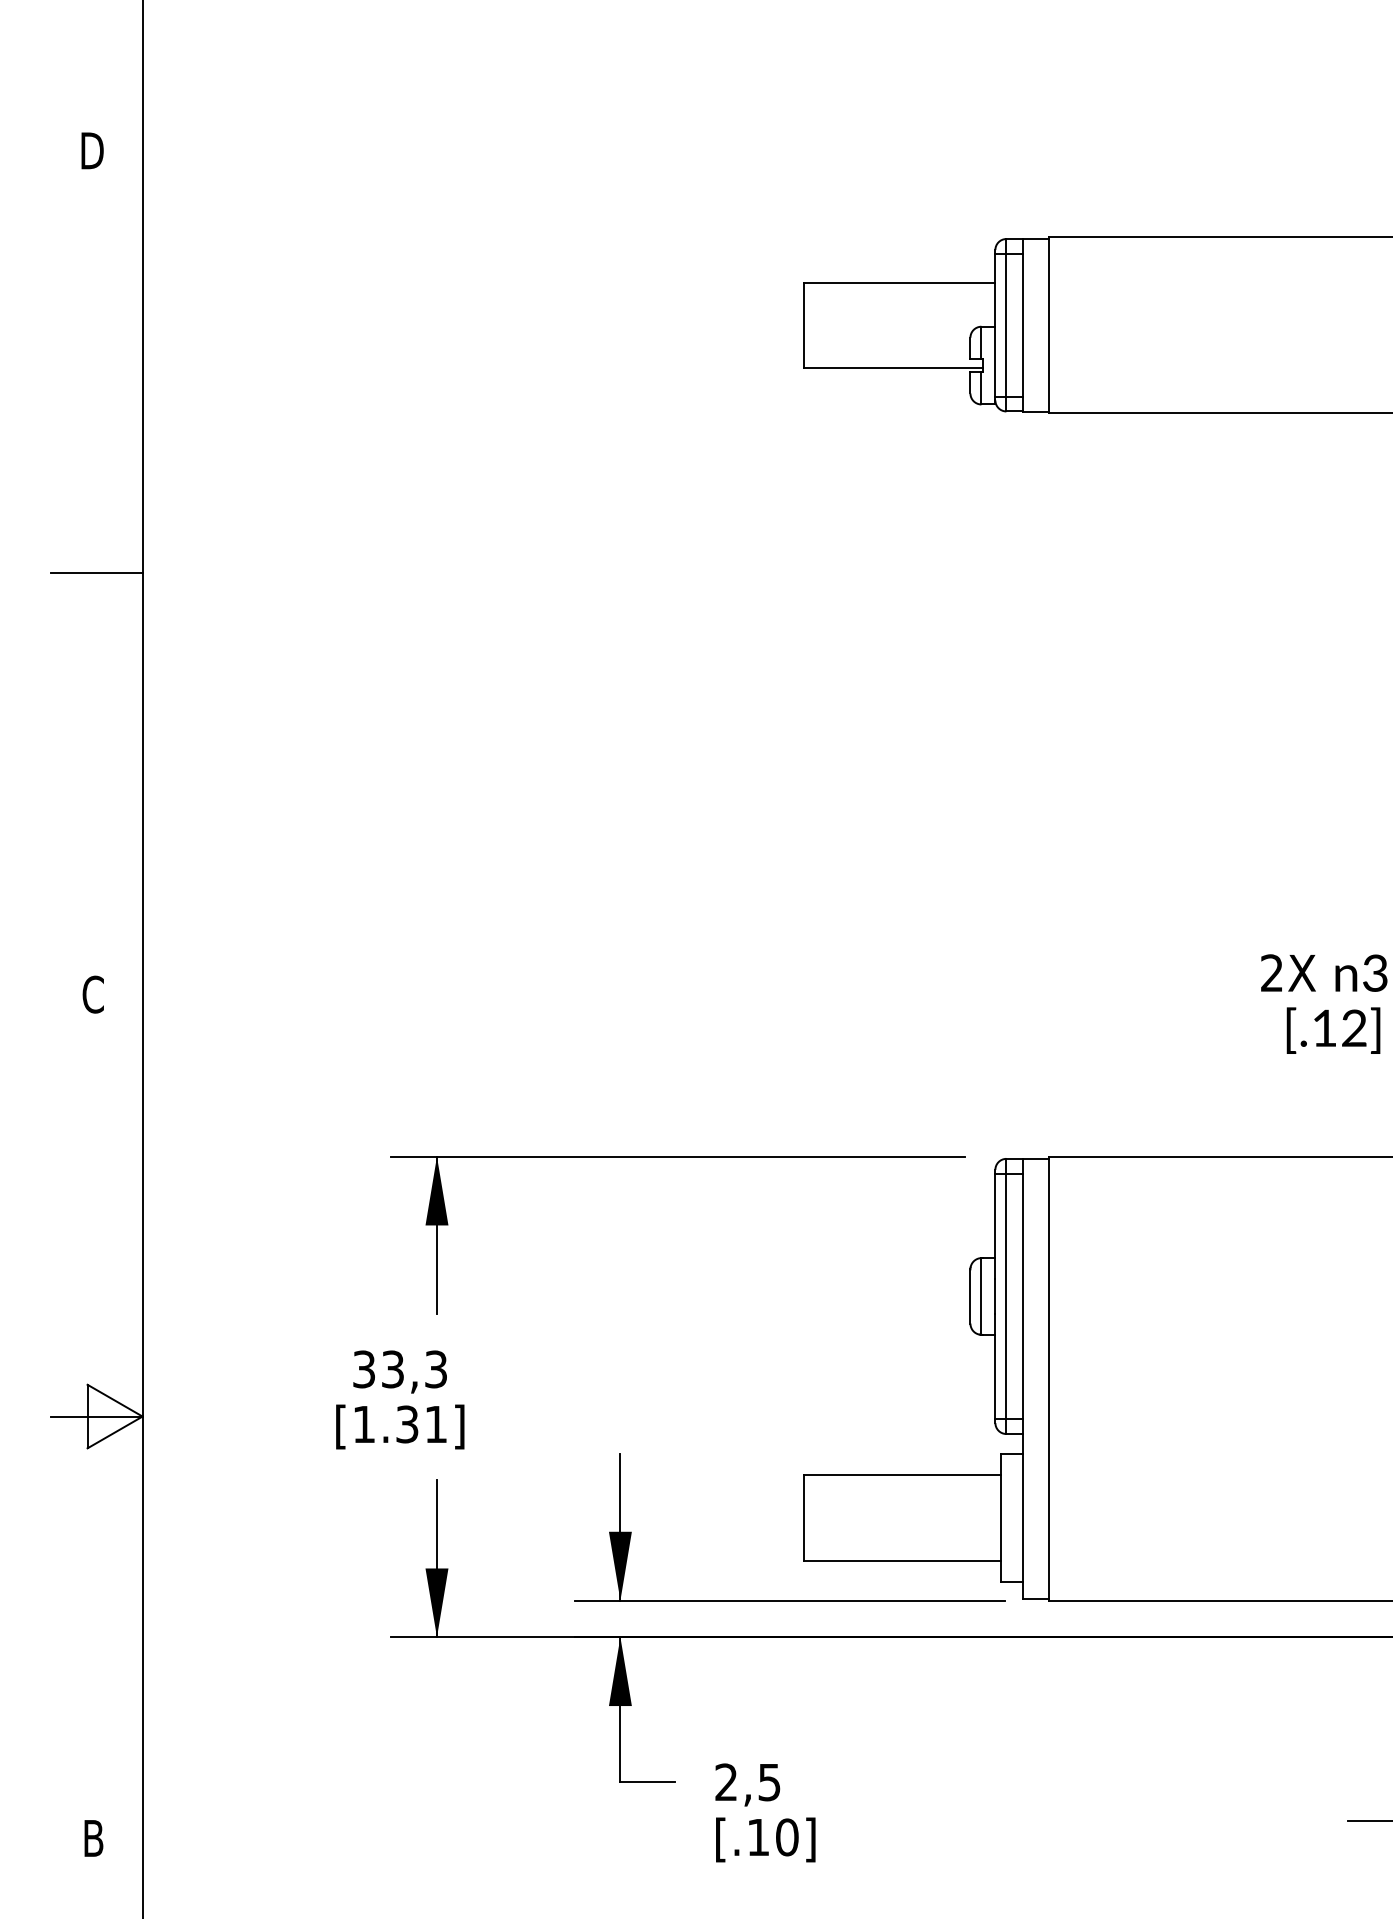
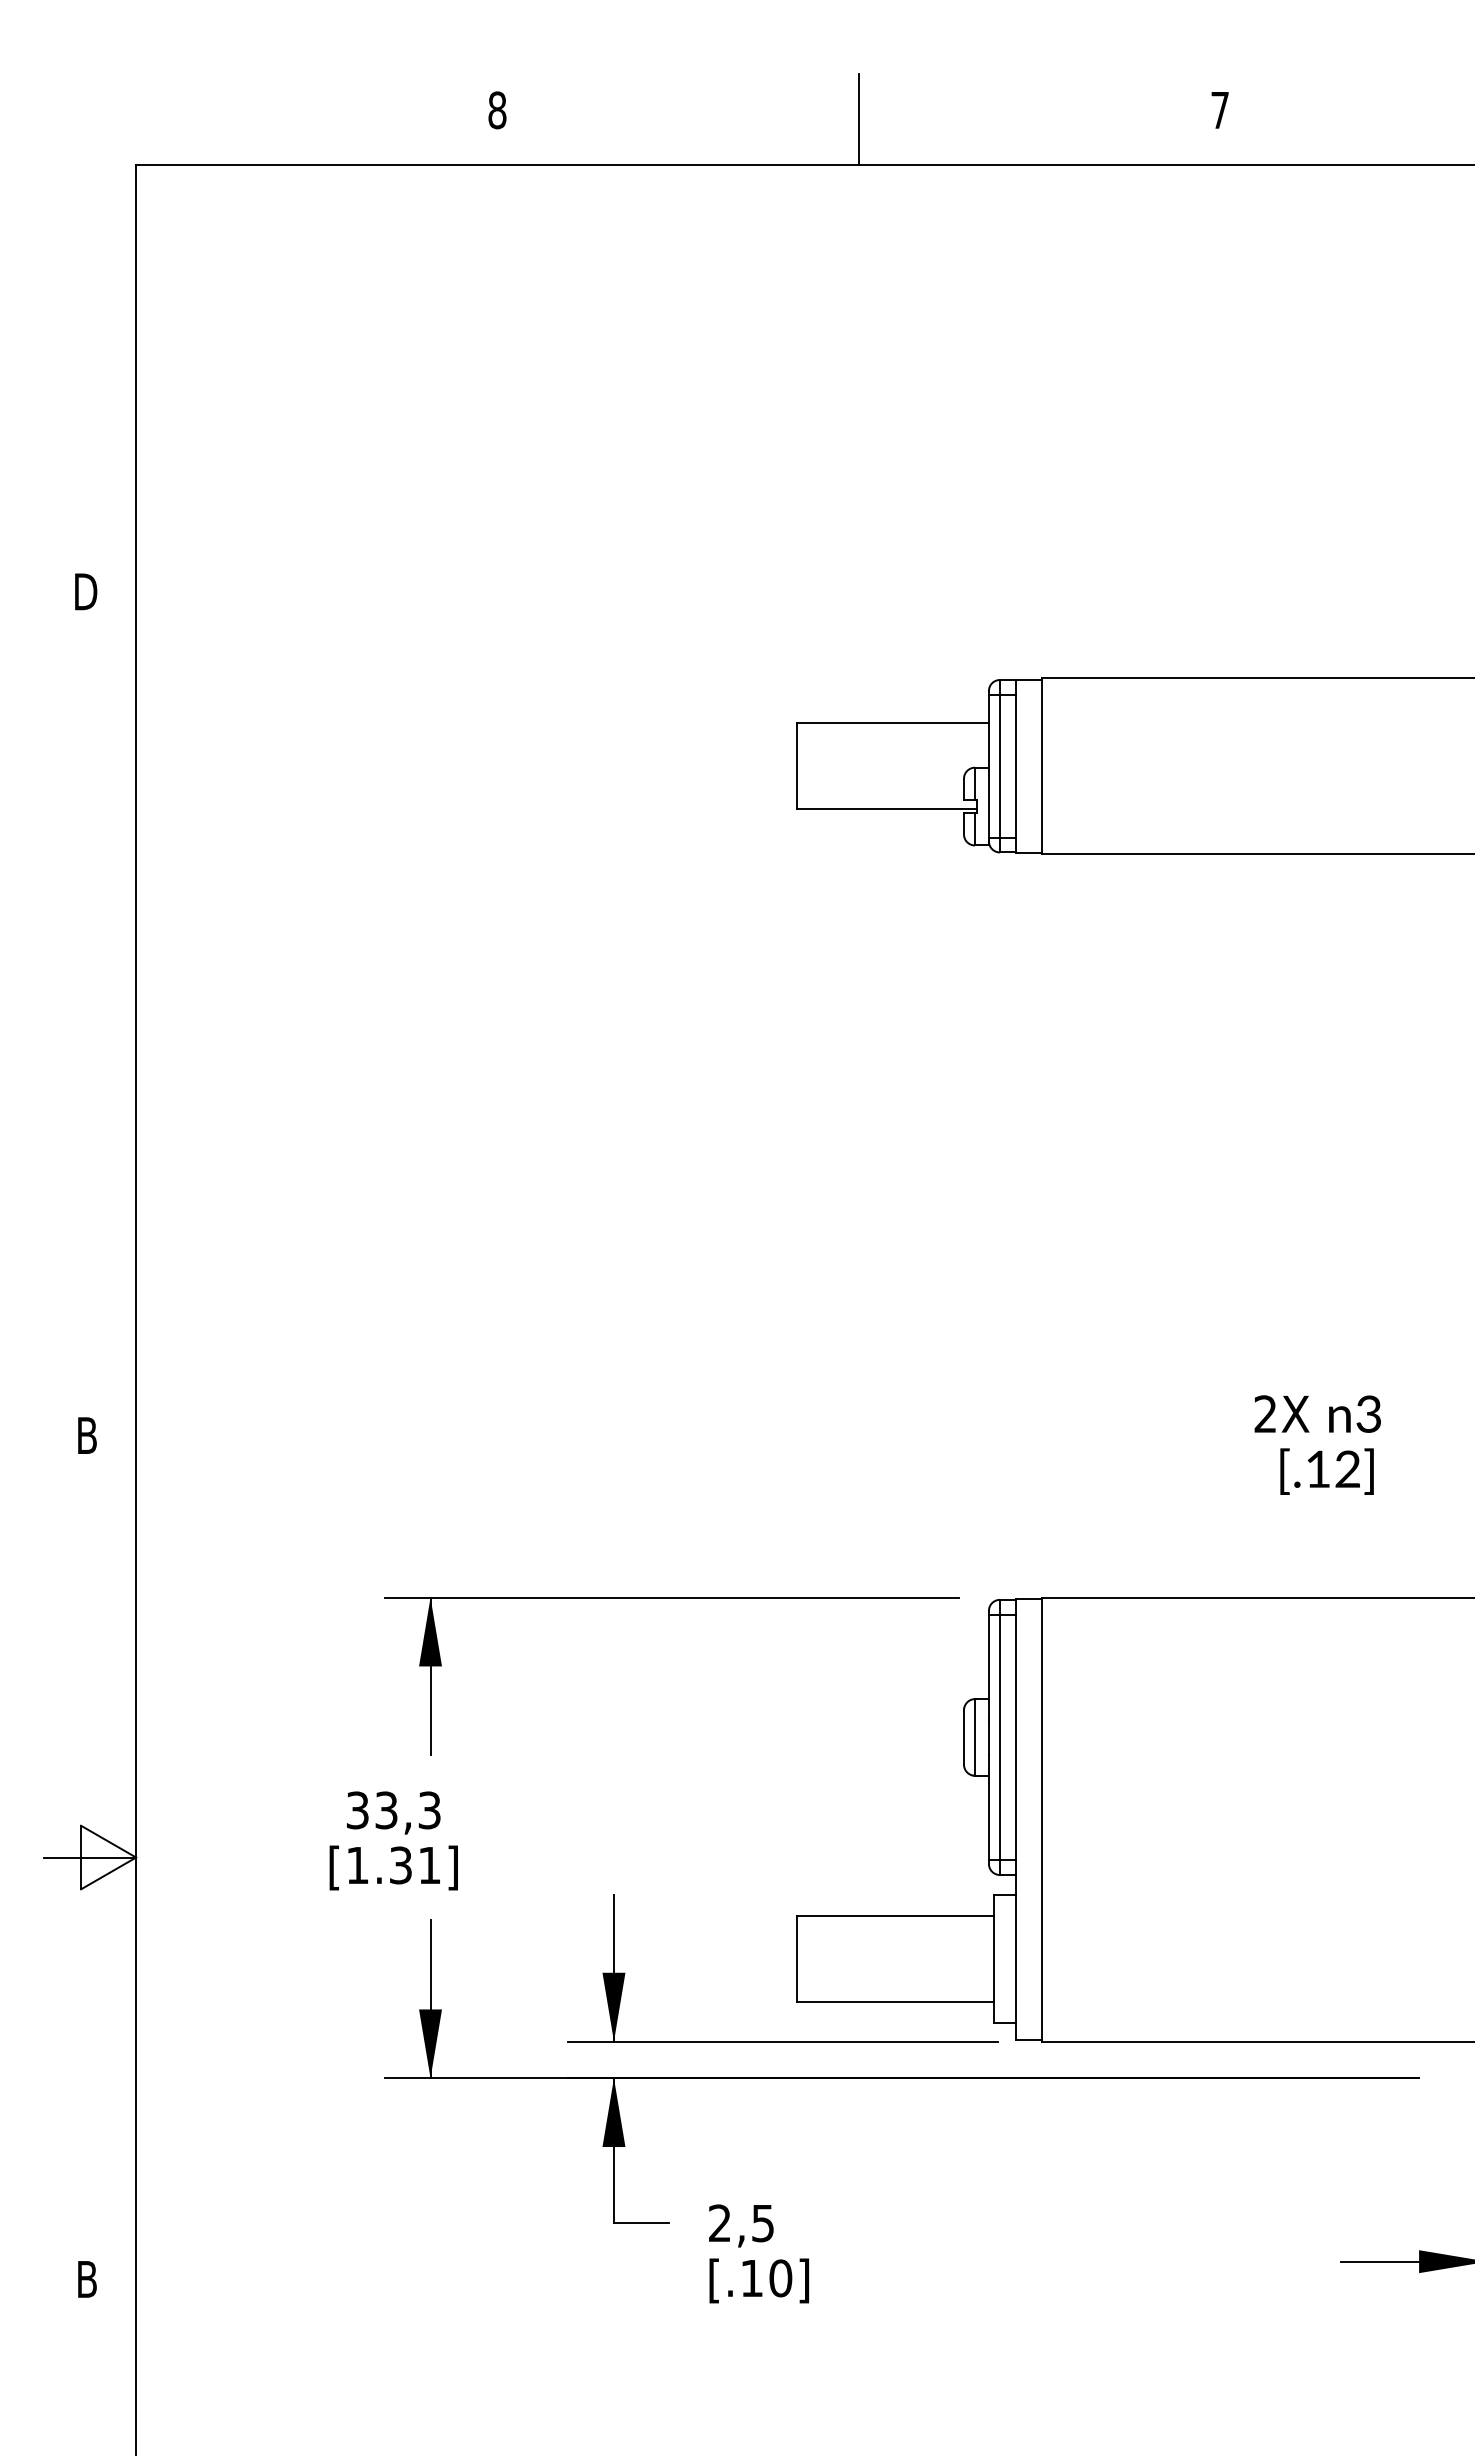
line: (96, 572) -> (90, 1013), removed
text: (92, 994) -> (86, 1435), C -> B

